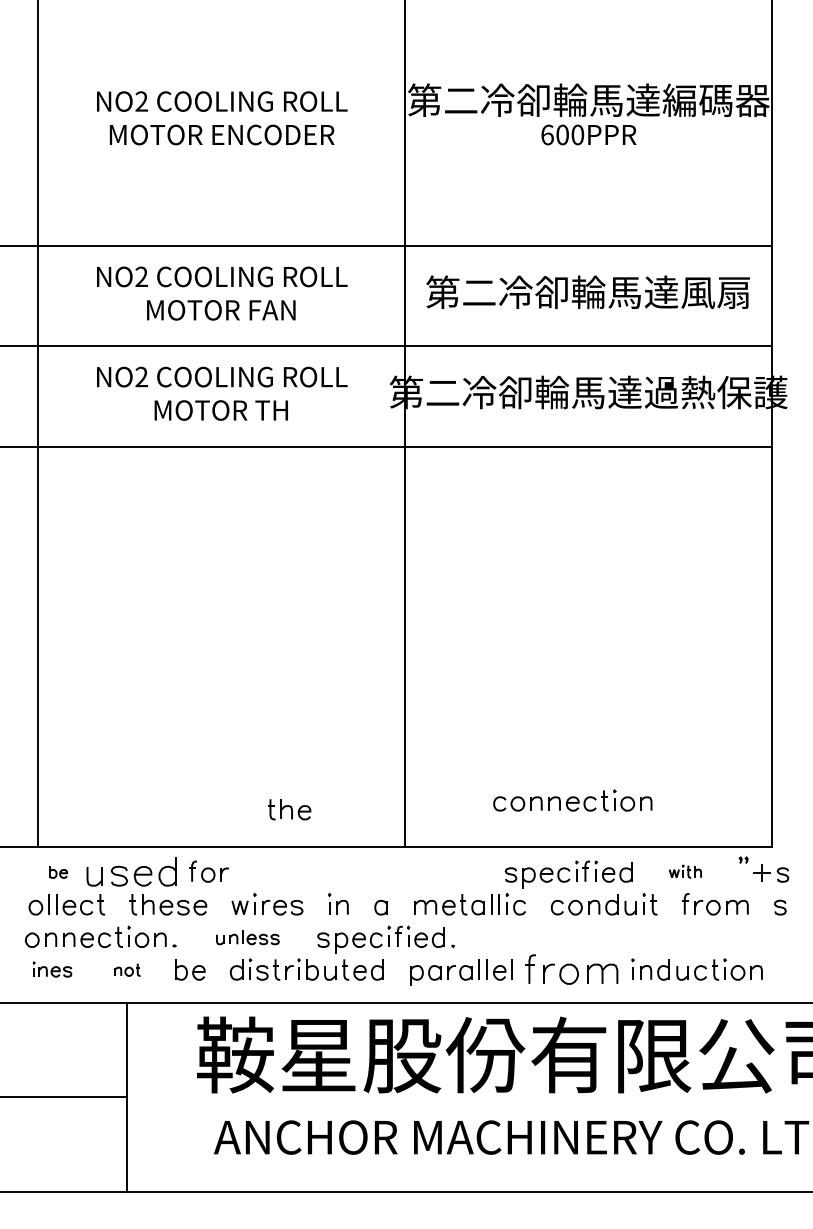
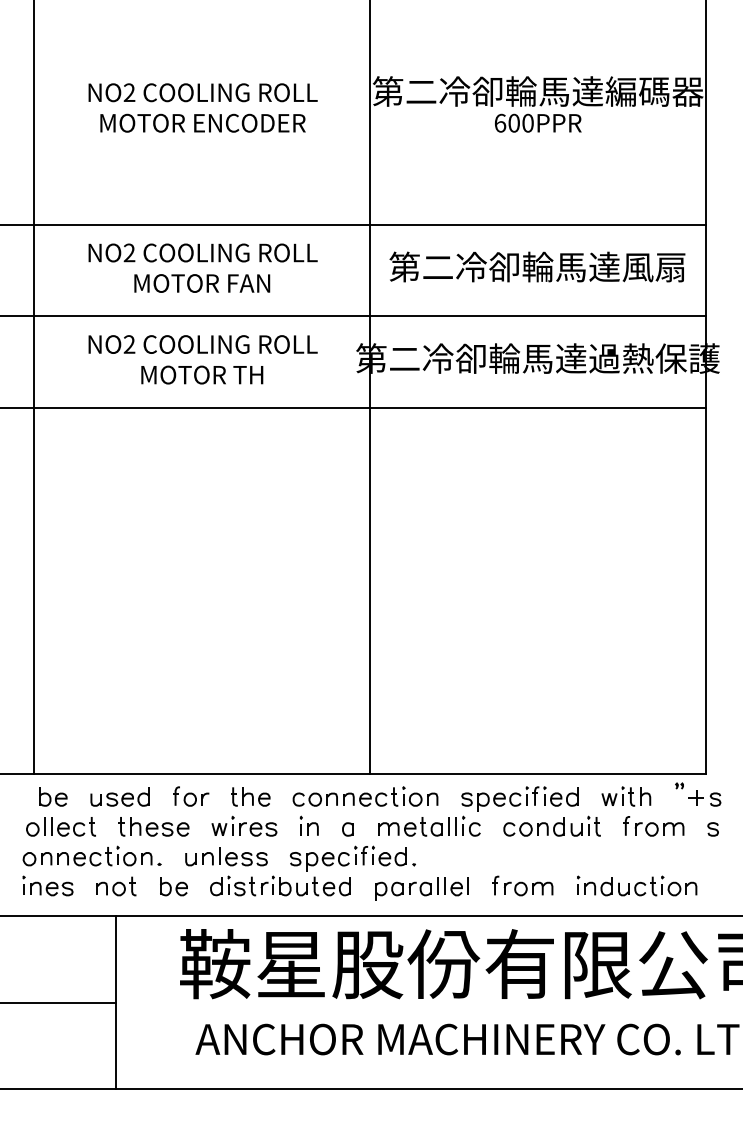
part: (572, 800) -> (365, 796), moved
part: (289, 809) -> (250, 796), moved
part: (58, 871) -> (53, 796), size x1.67
part: (130, 871) -> (119, 796), size x0.71
part: (685, 871) -> (626, 796), size x1.67
part: (247, 937) -> (226, 856), size x1.43
part: (51, 969) -> (47, 885), size x1.43
part: (571, 969) -> (522, 885), size x0.71
part: (127, 970) -> (116, 886), size x1.67

